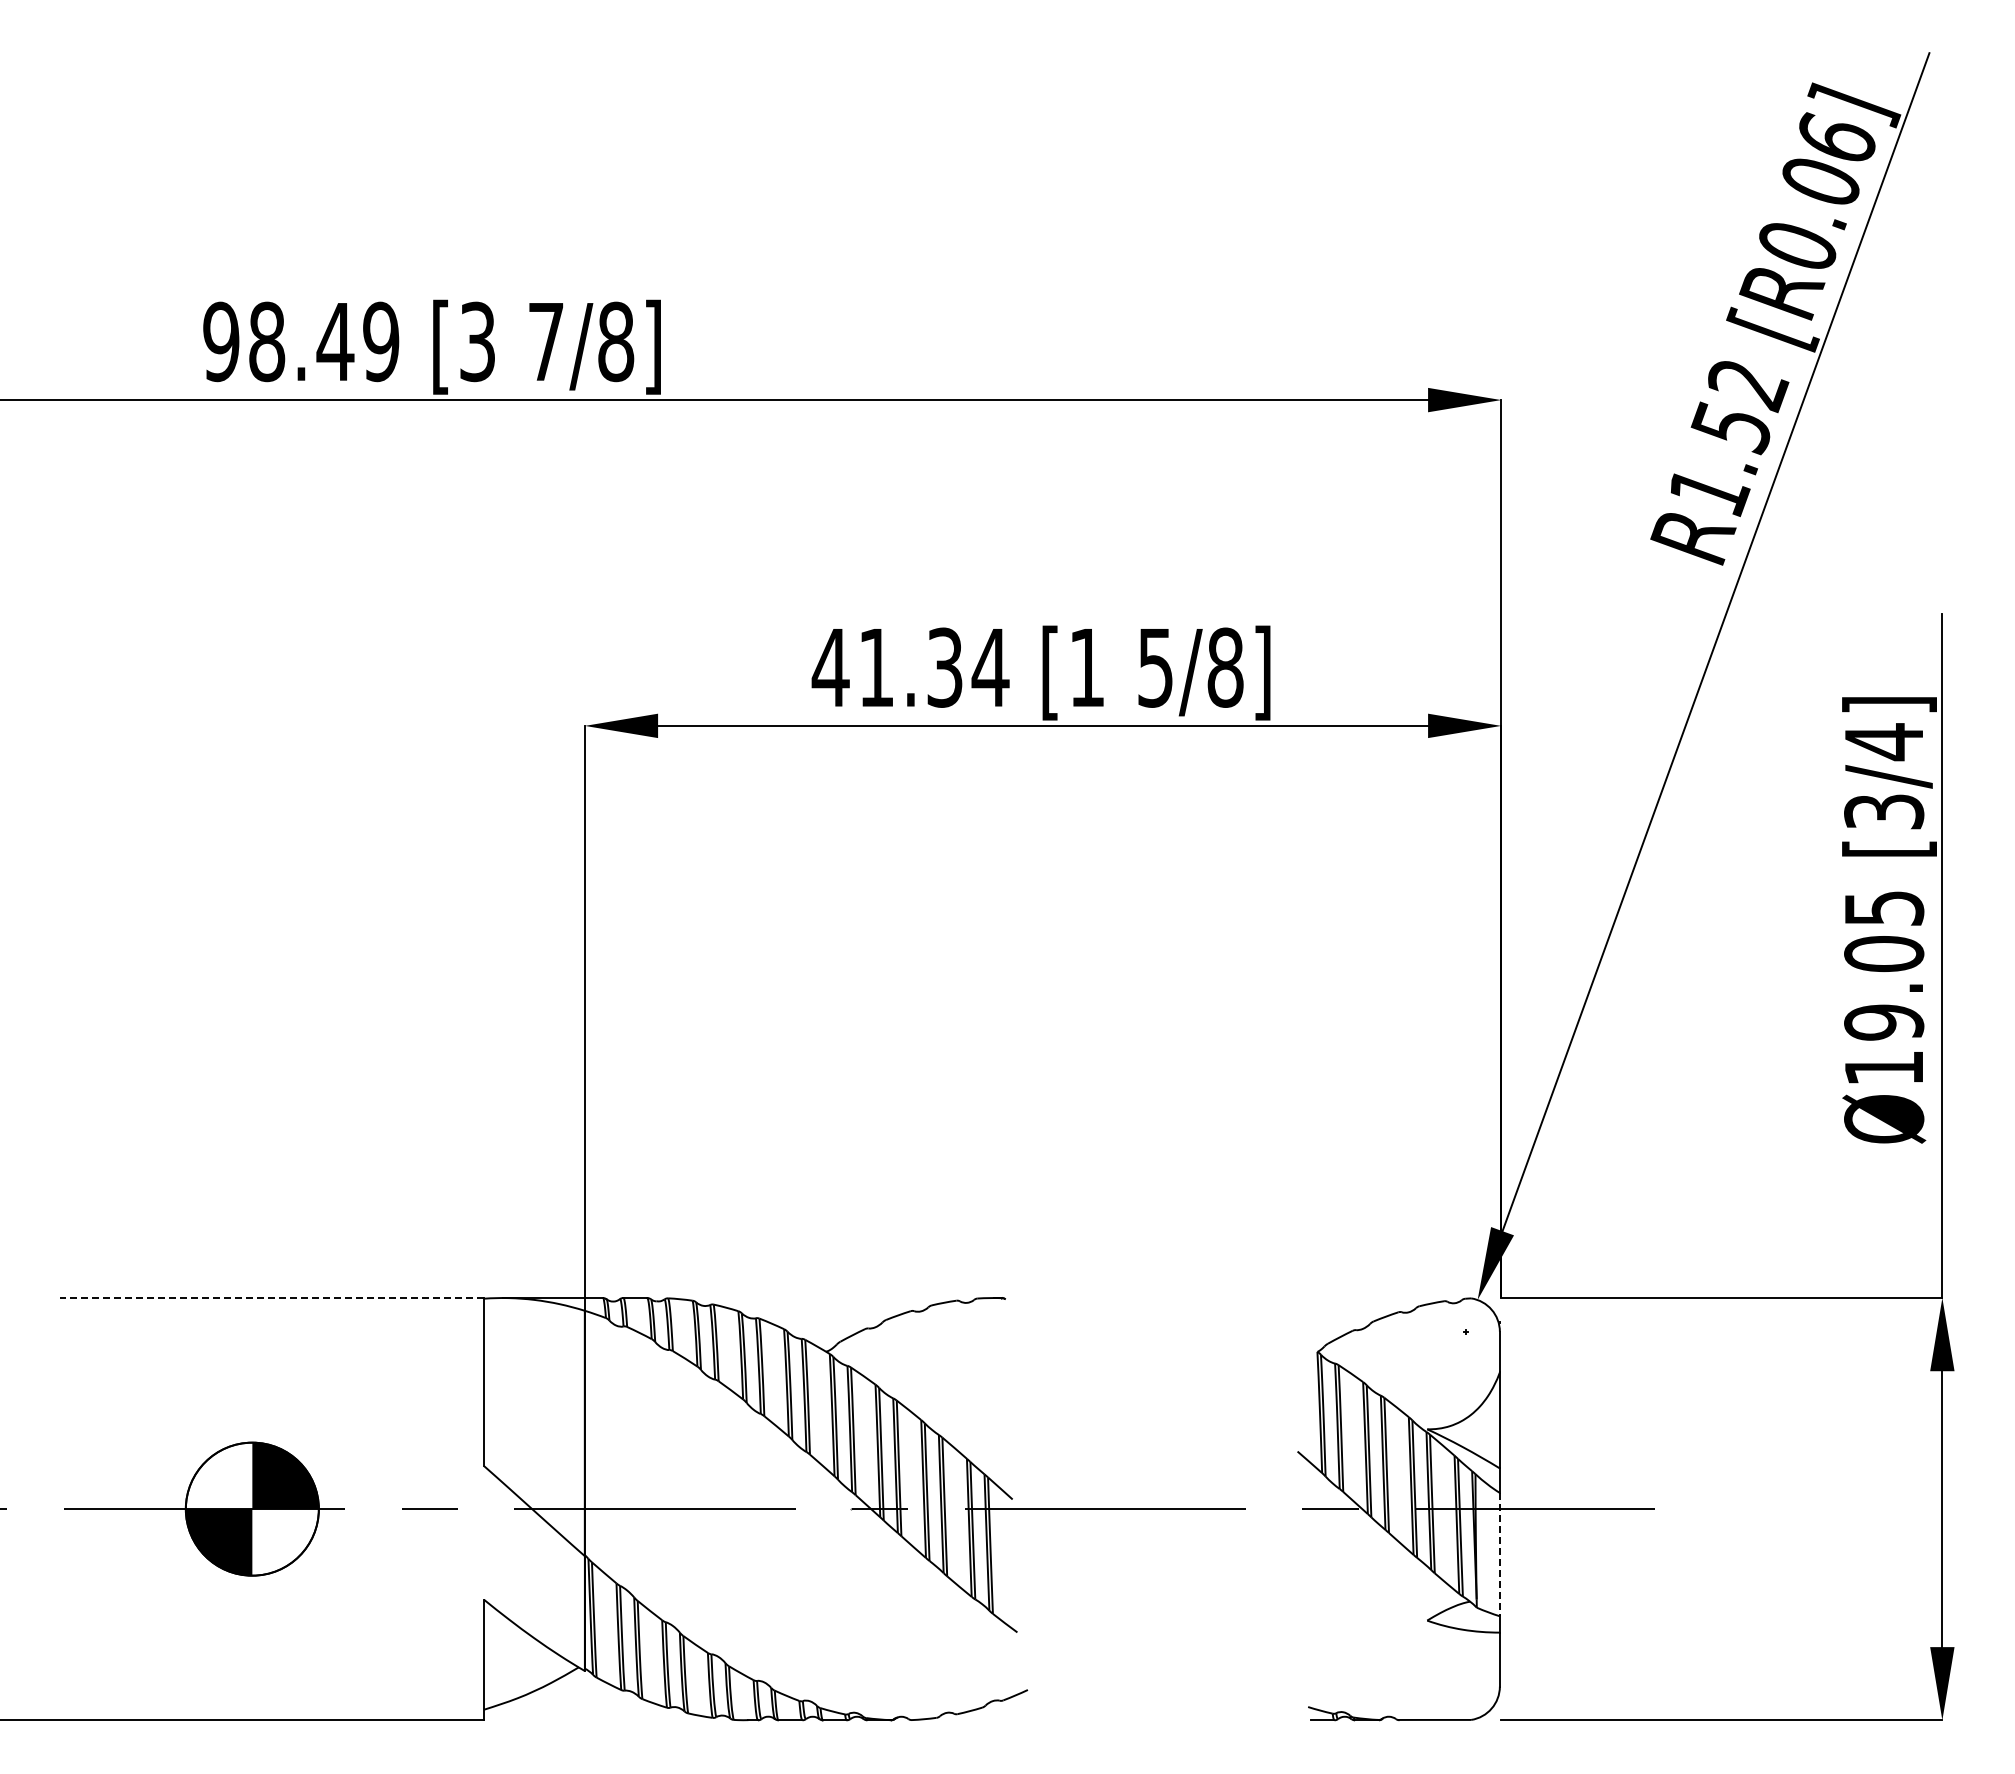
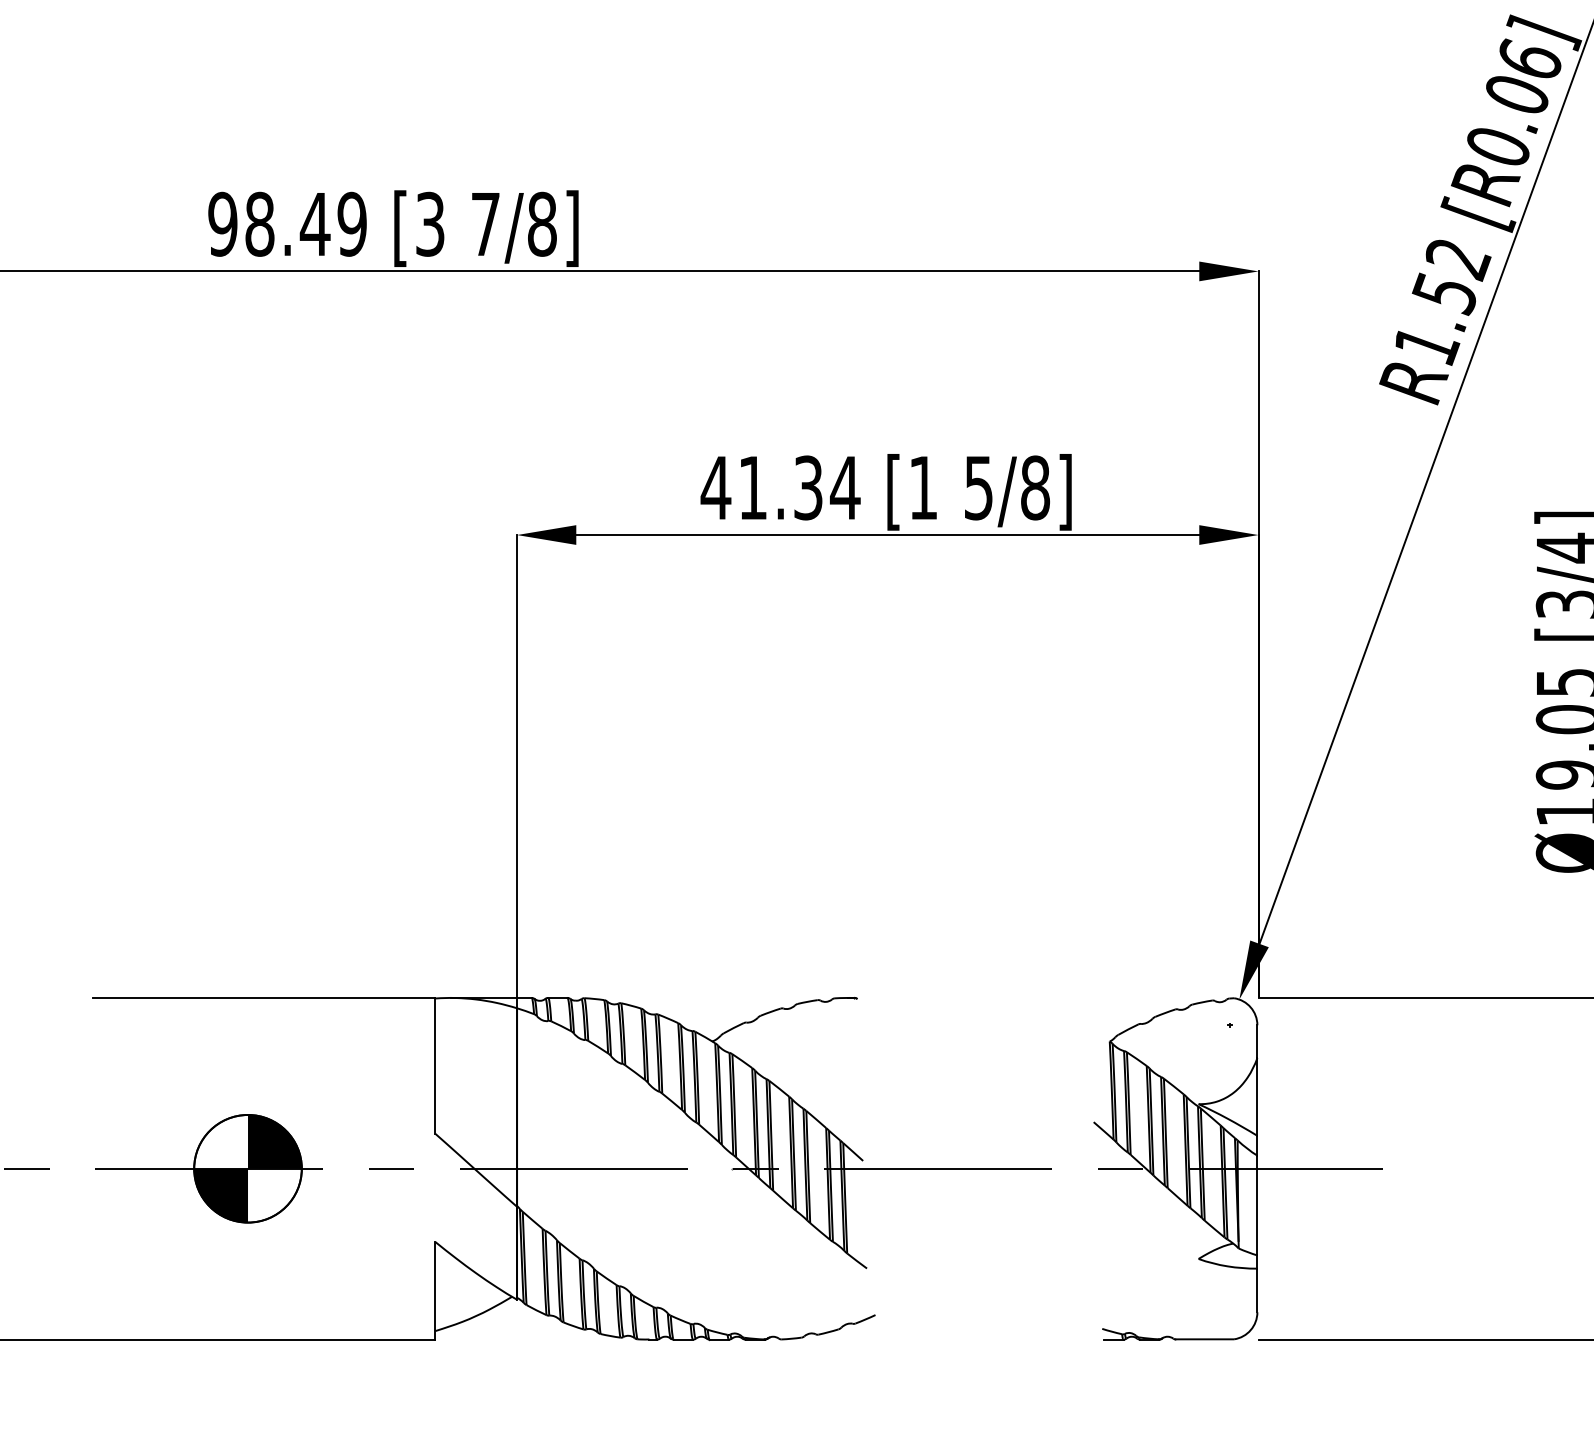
line: (272, 1298) -> (264, 998), dashed -> solid
line: (1499, 1554) -> (1257, 1205), dashed -> solid

